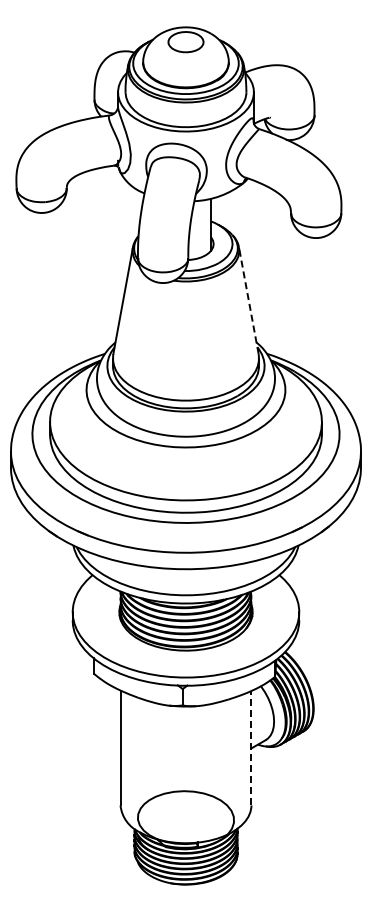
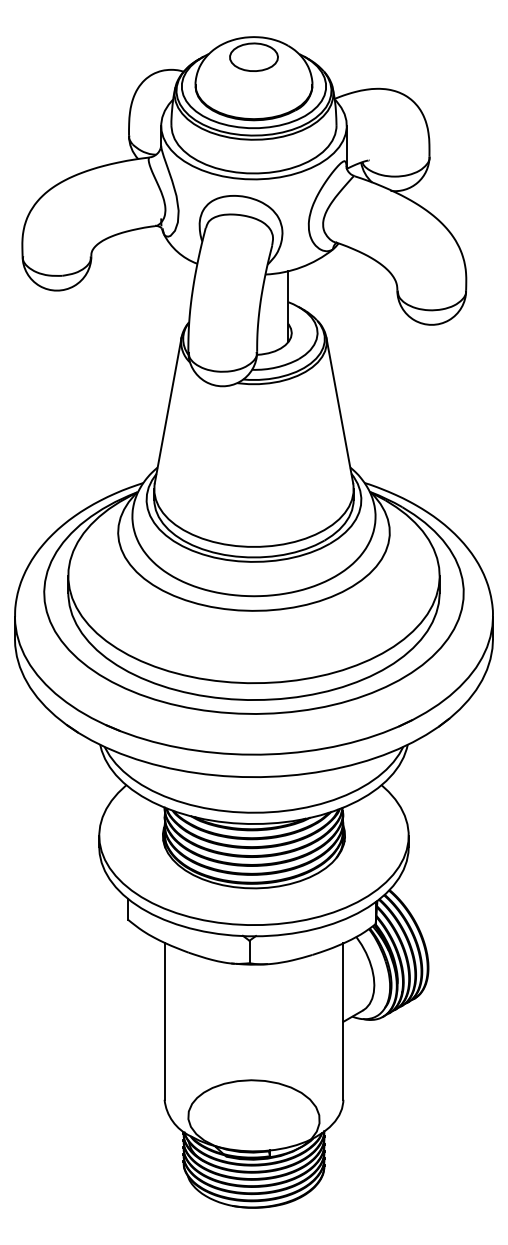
line: (248, 300) -> (339, 410), dashed -> solid
line: (251, 747) -> (343, 1020), dashed -> solid

